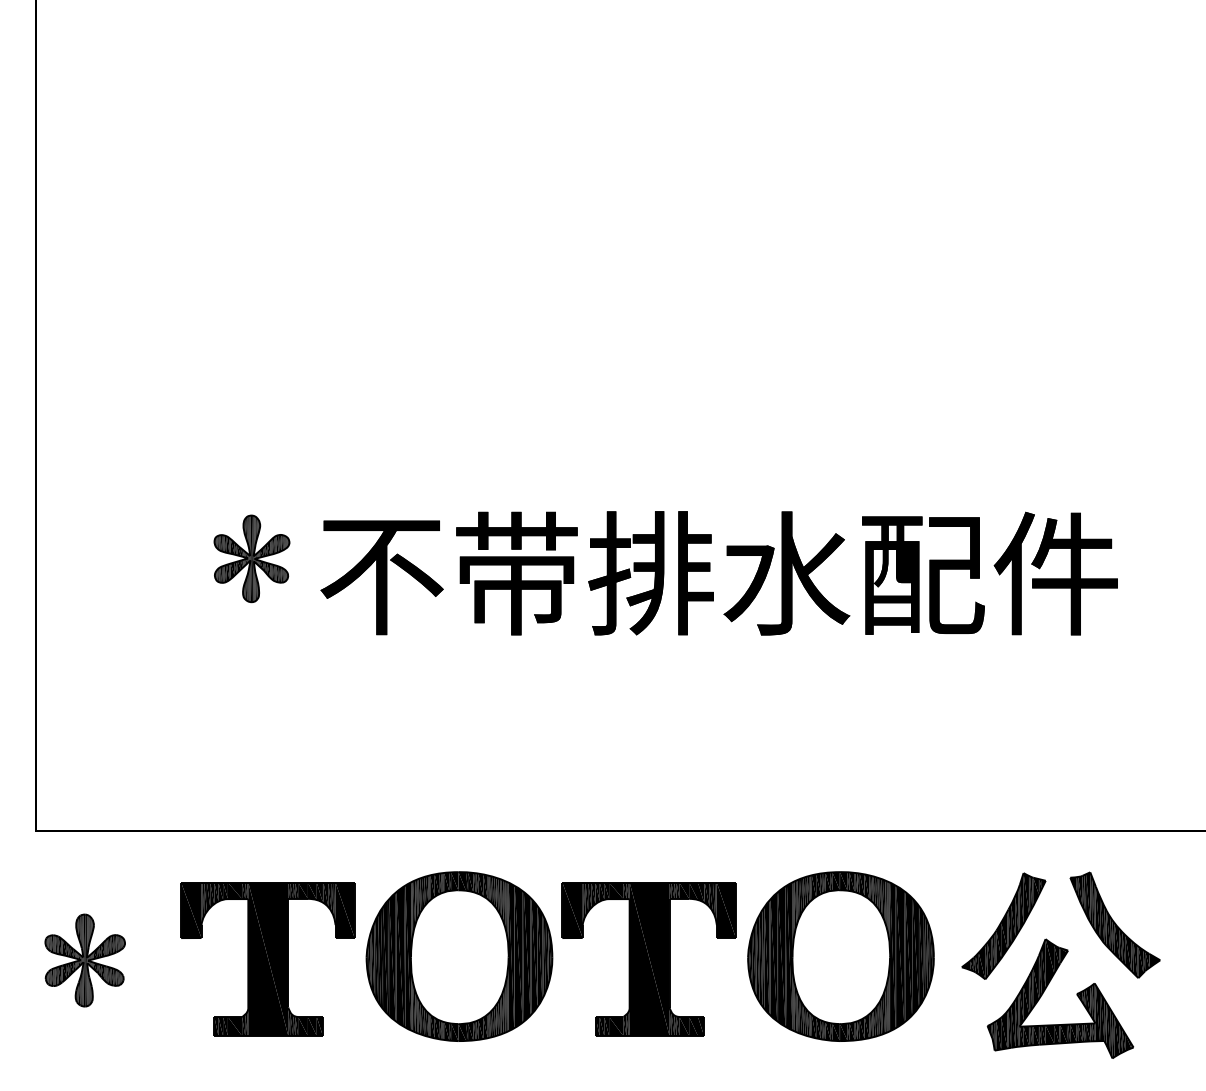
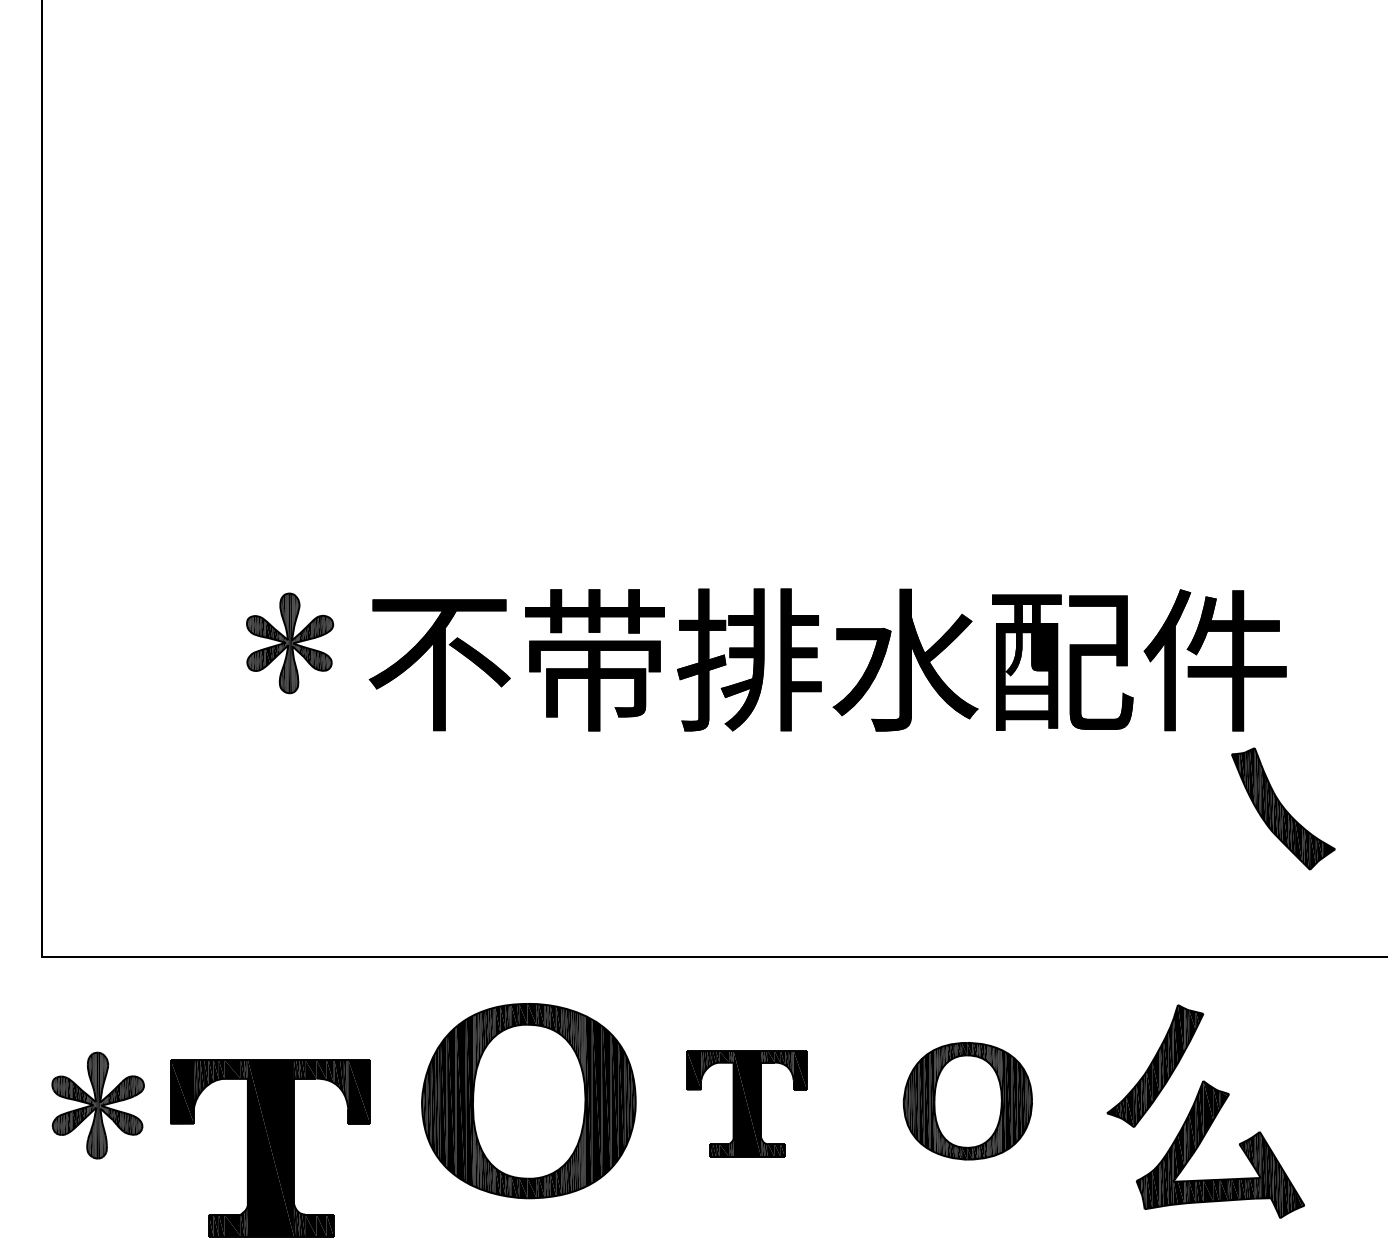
part: (1115, 924) -> (1283, 808), moved
part: (840, 956) -> (967, 1101), size x0.6
part: (268, 959) -> (270, 1148), moved
part: (648, 959) -> (746, 1104), size x0.6

